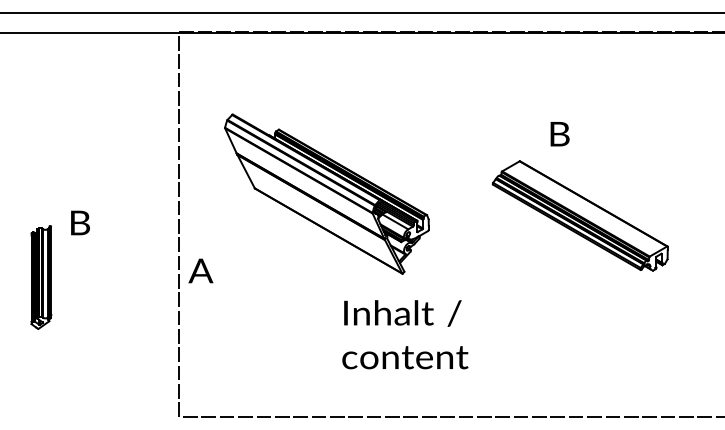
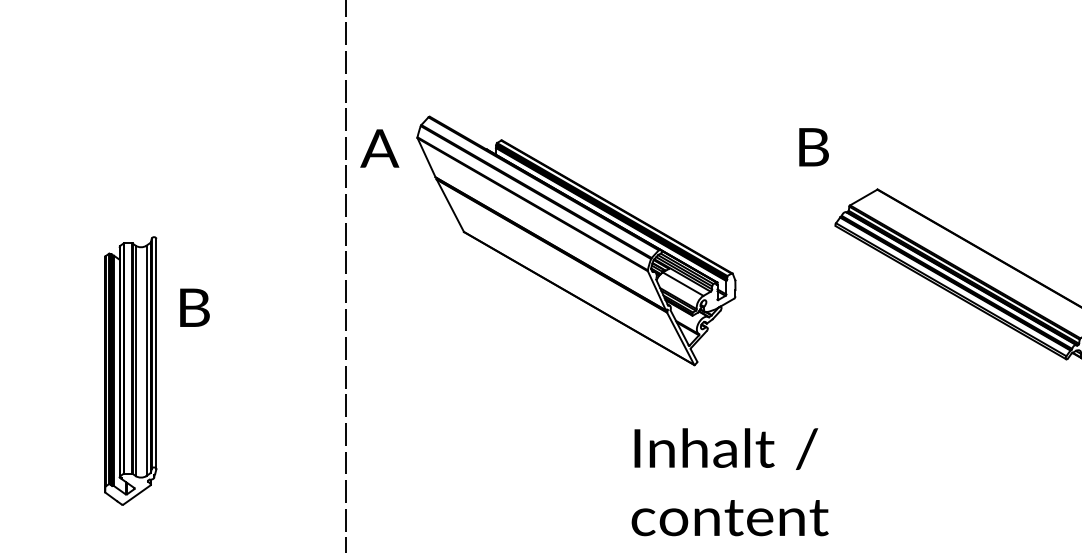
text: (559, 134) -> (813, 147), moved
text: (80, 222) -> (194, 307), moved
text: (200, 270) -> (379, 147), moved
part: (41, 277) -> (130, 371), size x1.67
text: (405, 334) -> (730, 481), moved

